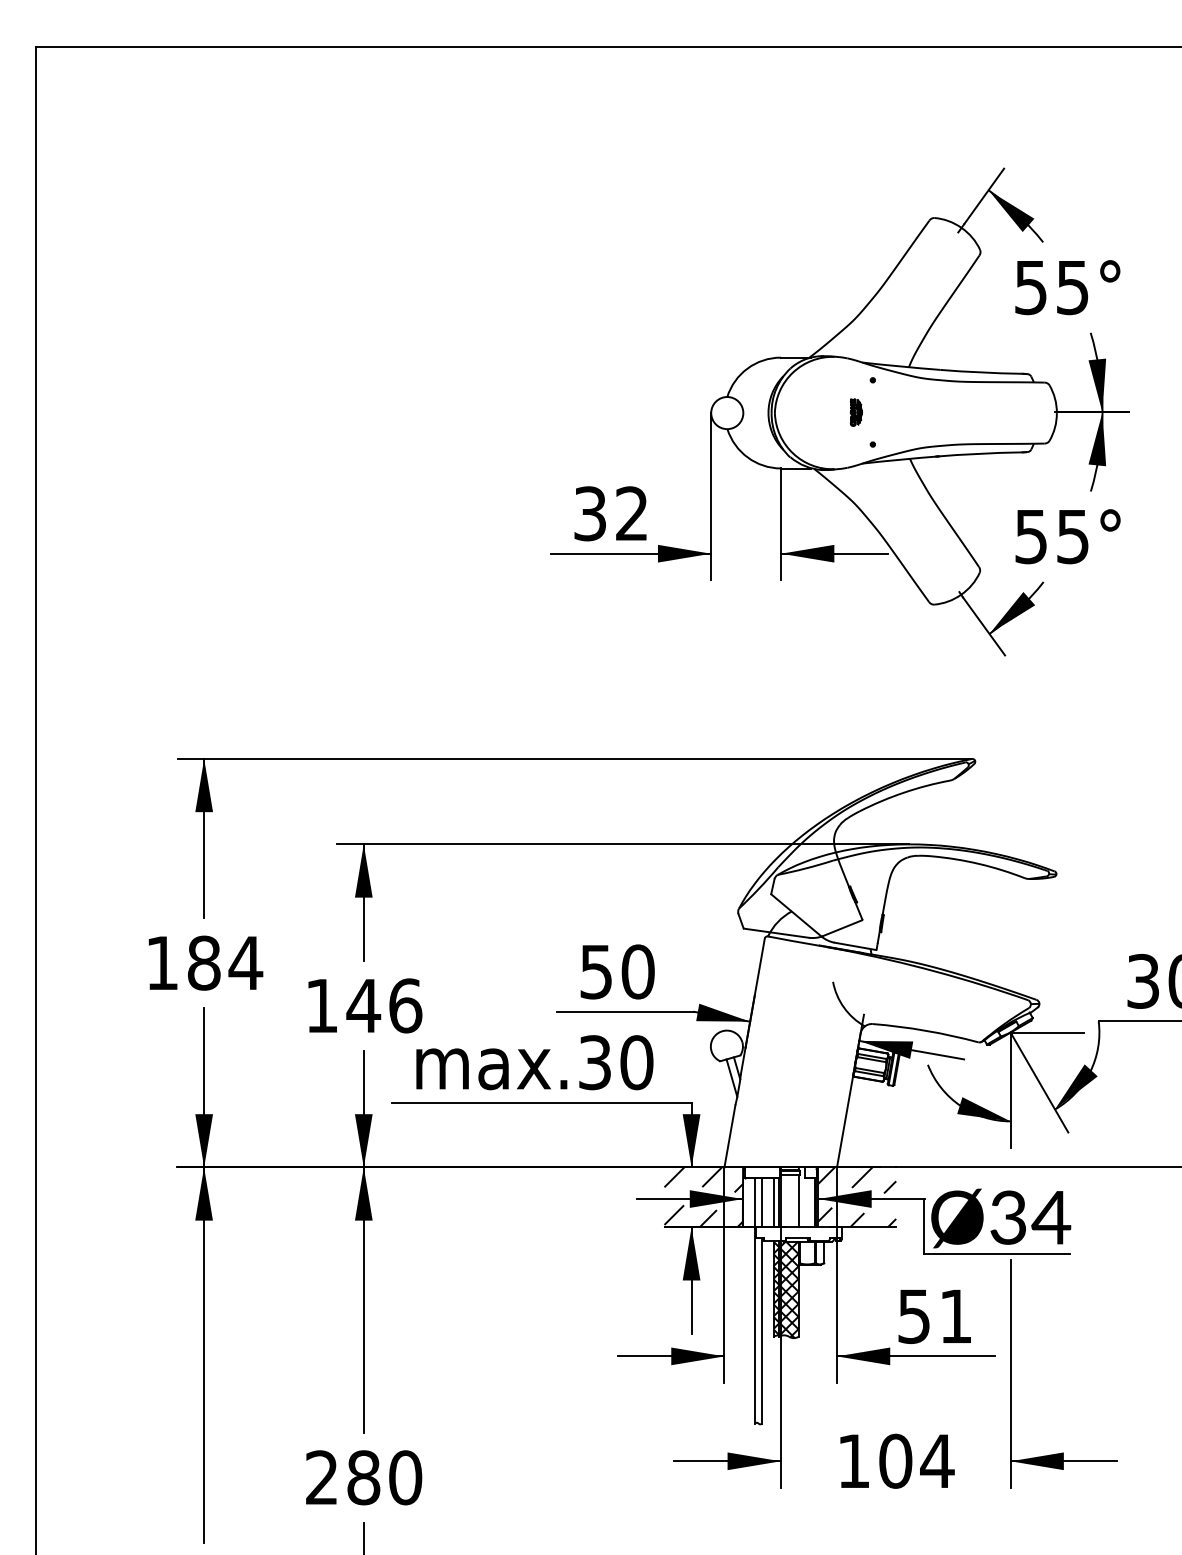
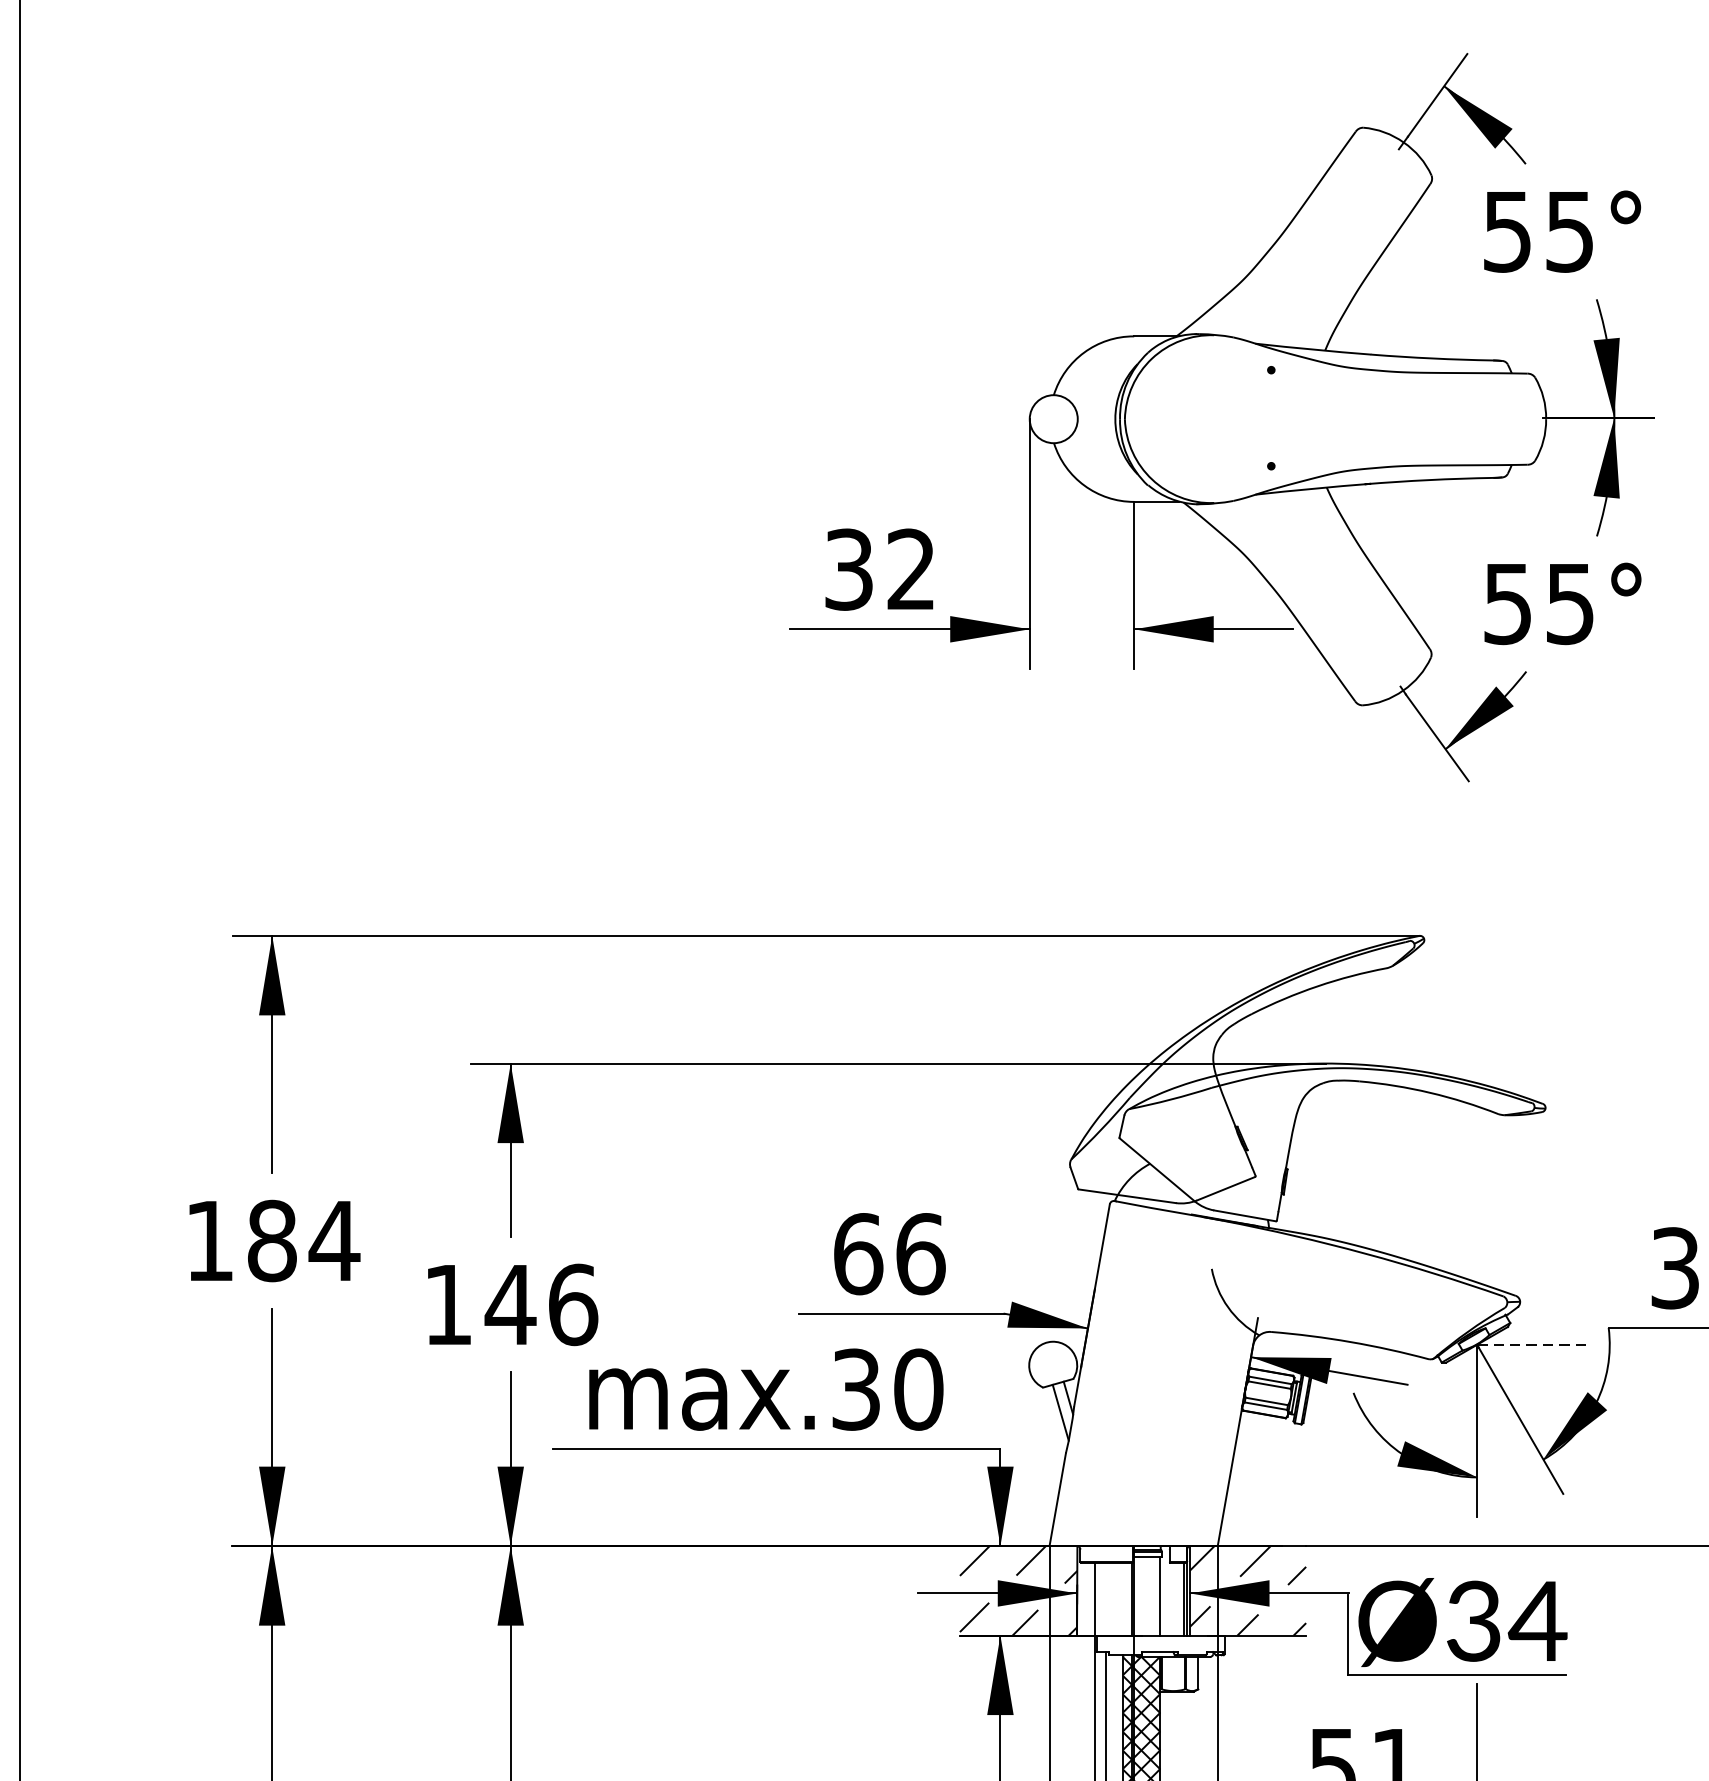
part: (855, 412) -> (1245, 418), removed
text: (617, 971) -> (889, 1253), 50 -> 66
line: (1047, 1032) -> (1532, 1344), solid -> dashed
line: (762, 1202) -> (1106, 1598), removed
line: (773, 1202) -> (1122, 1598), removed

